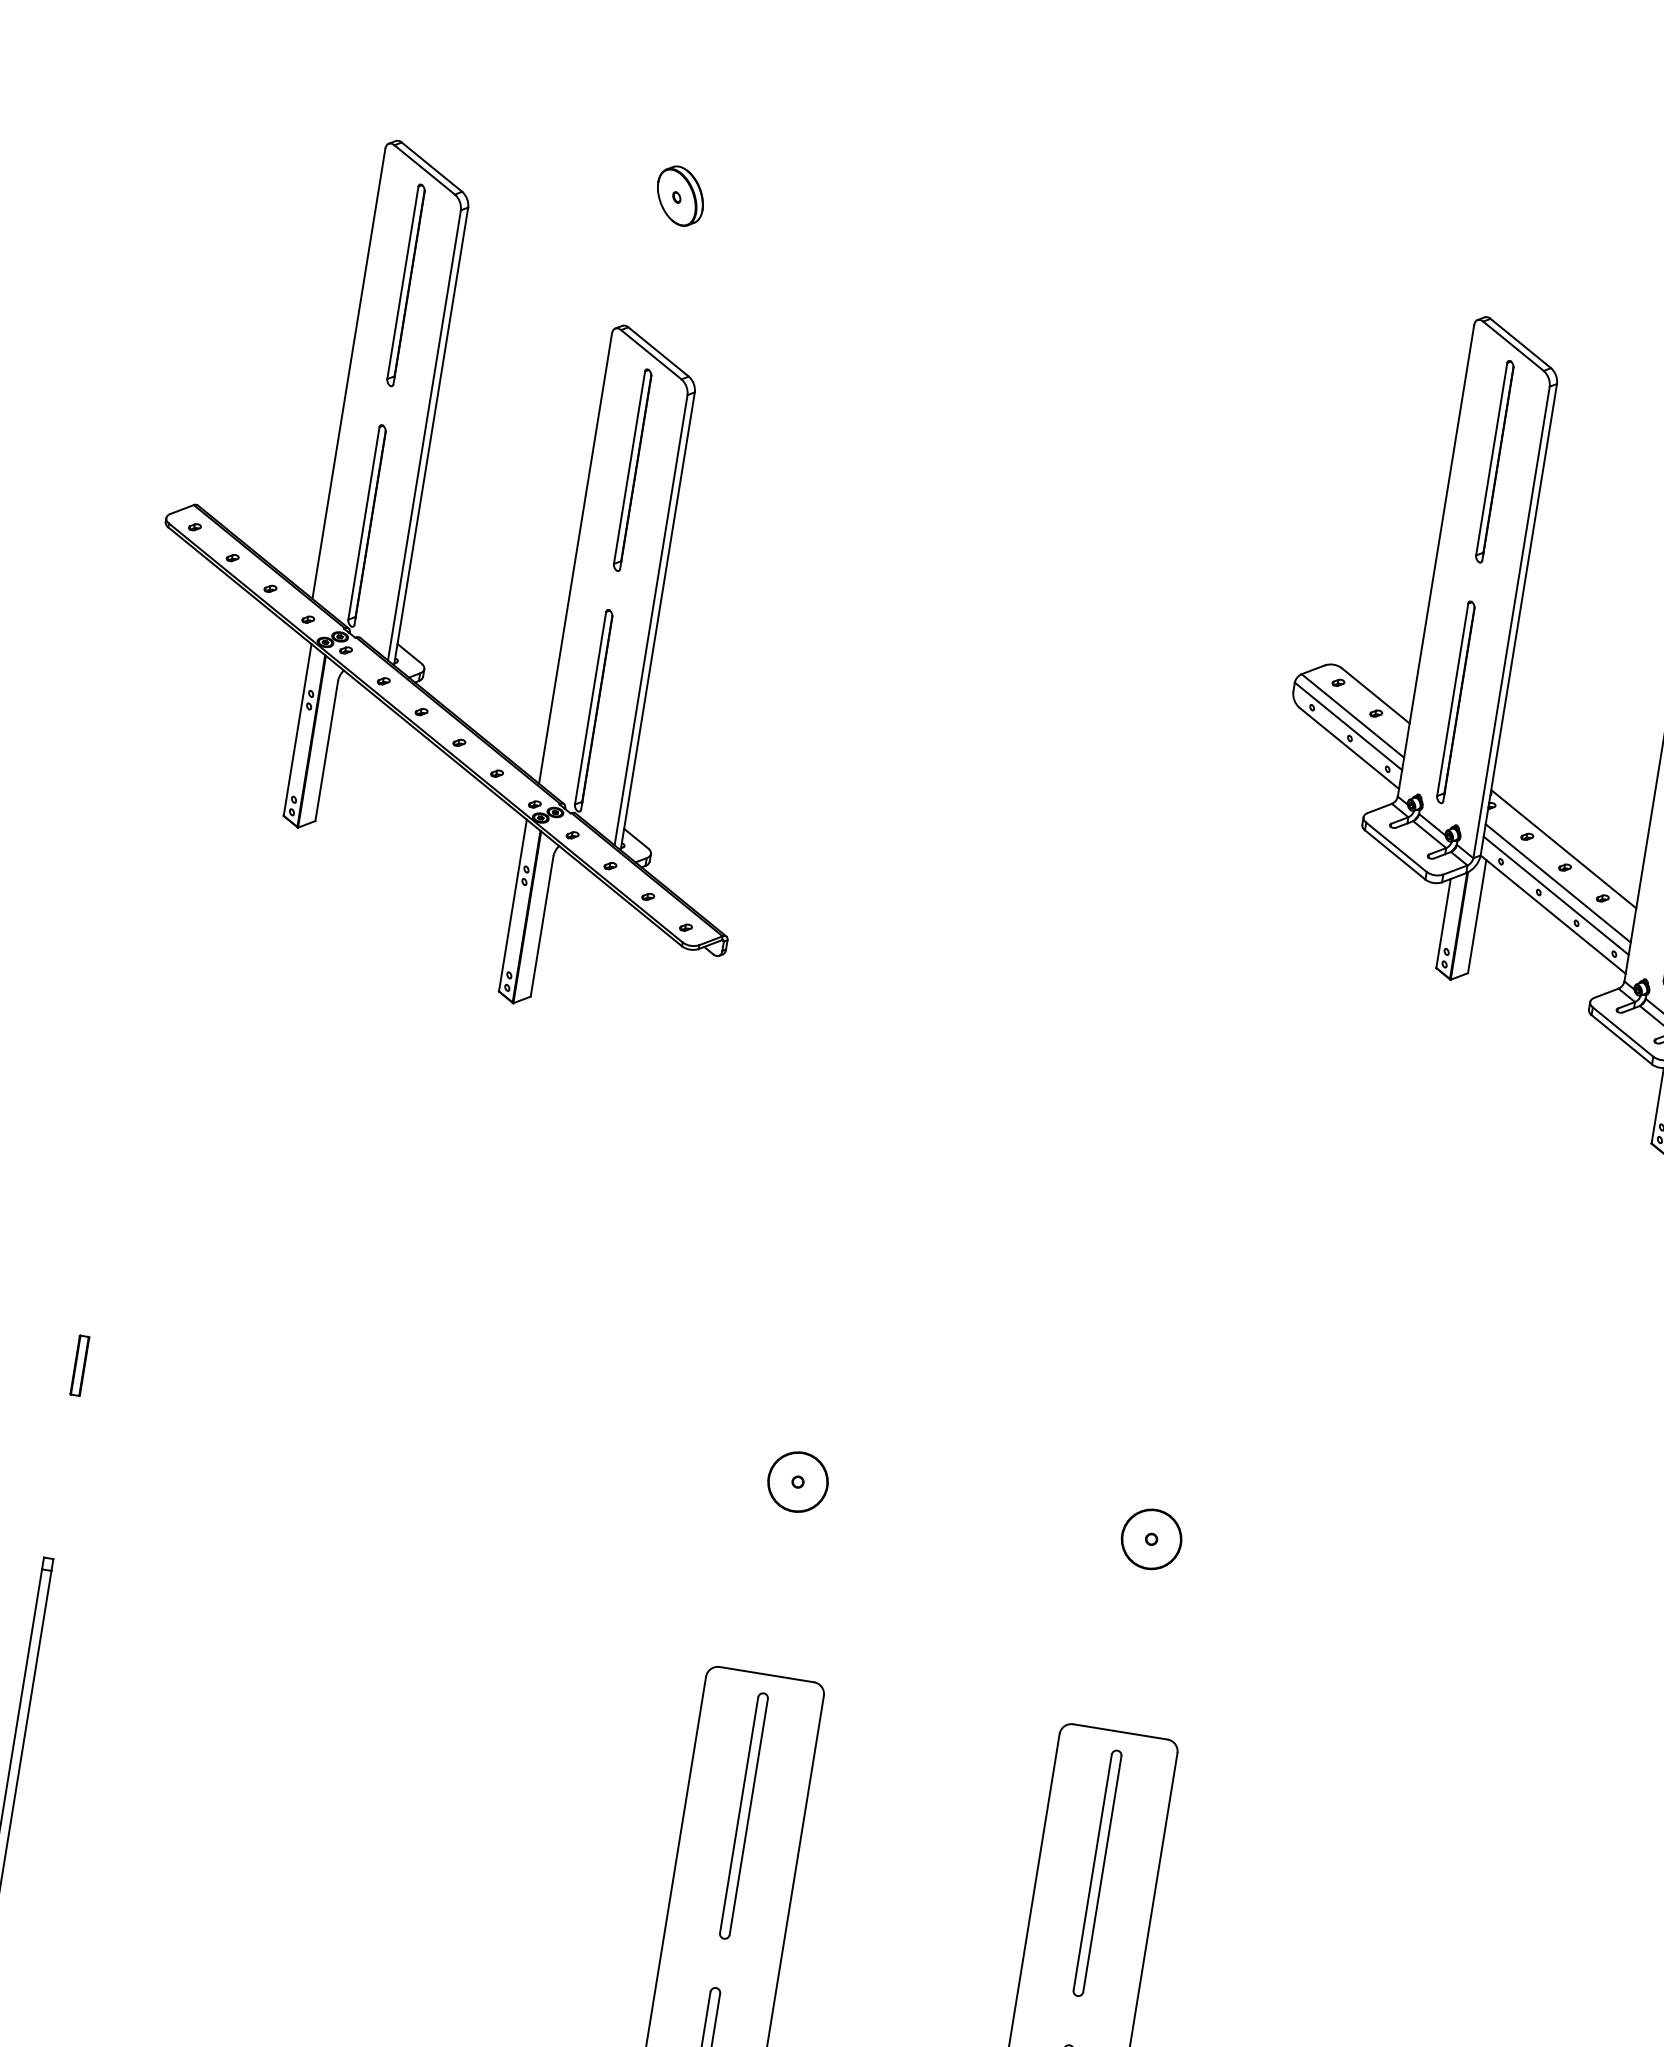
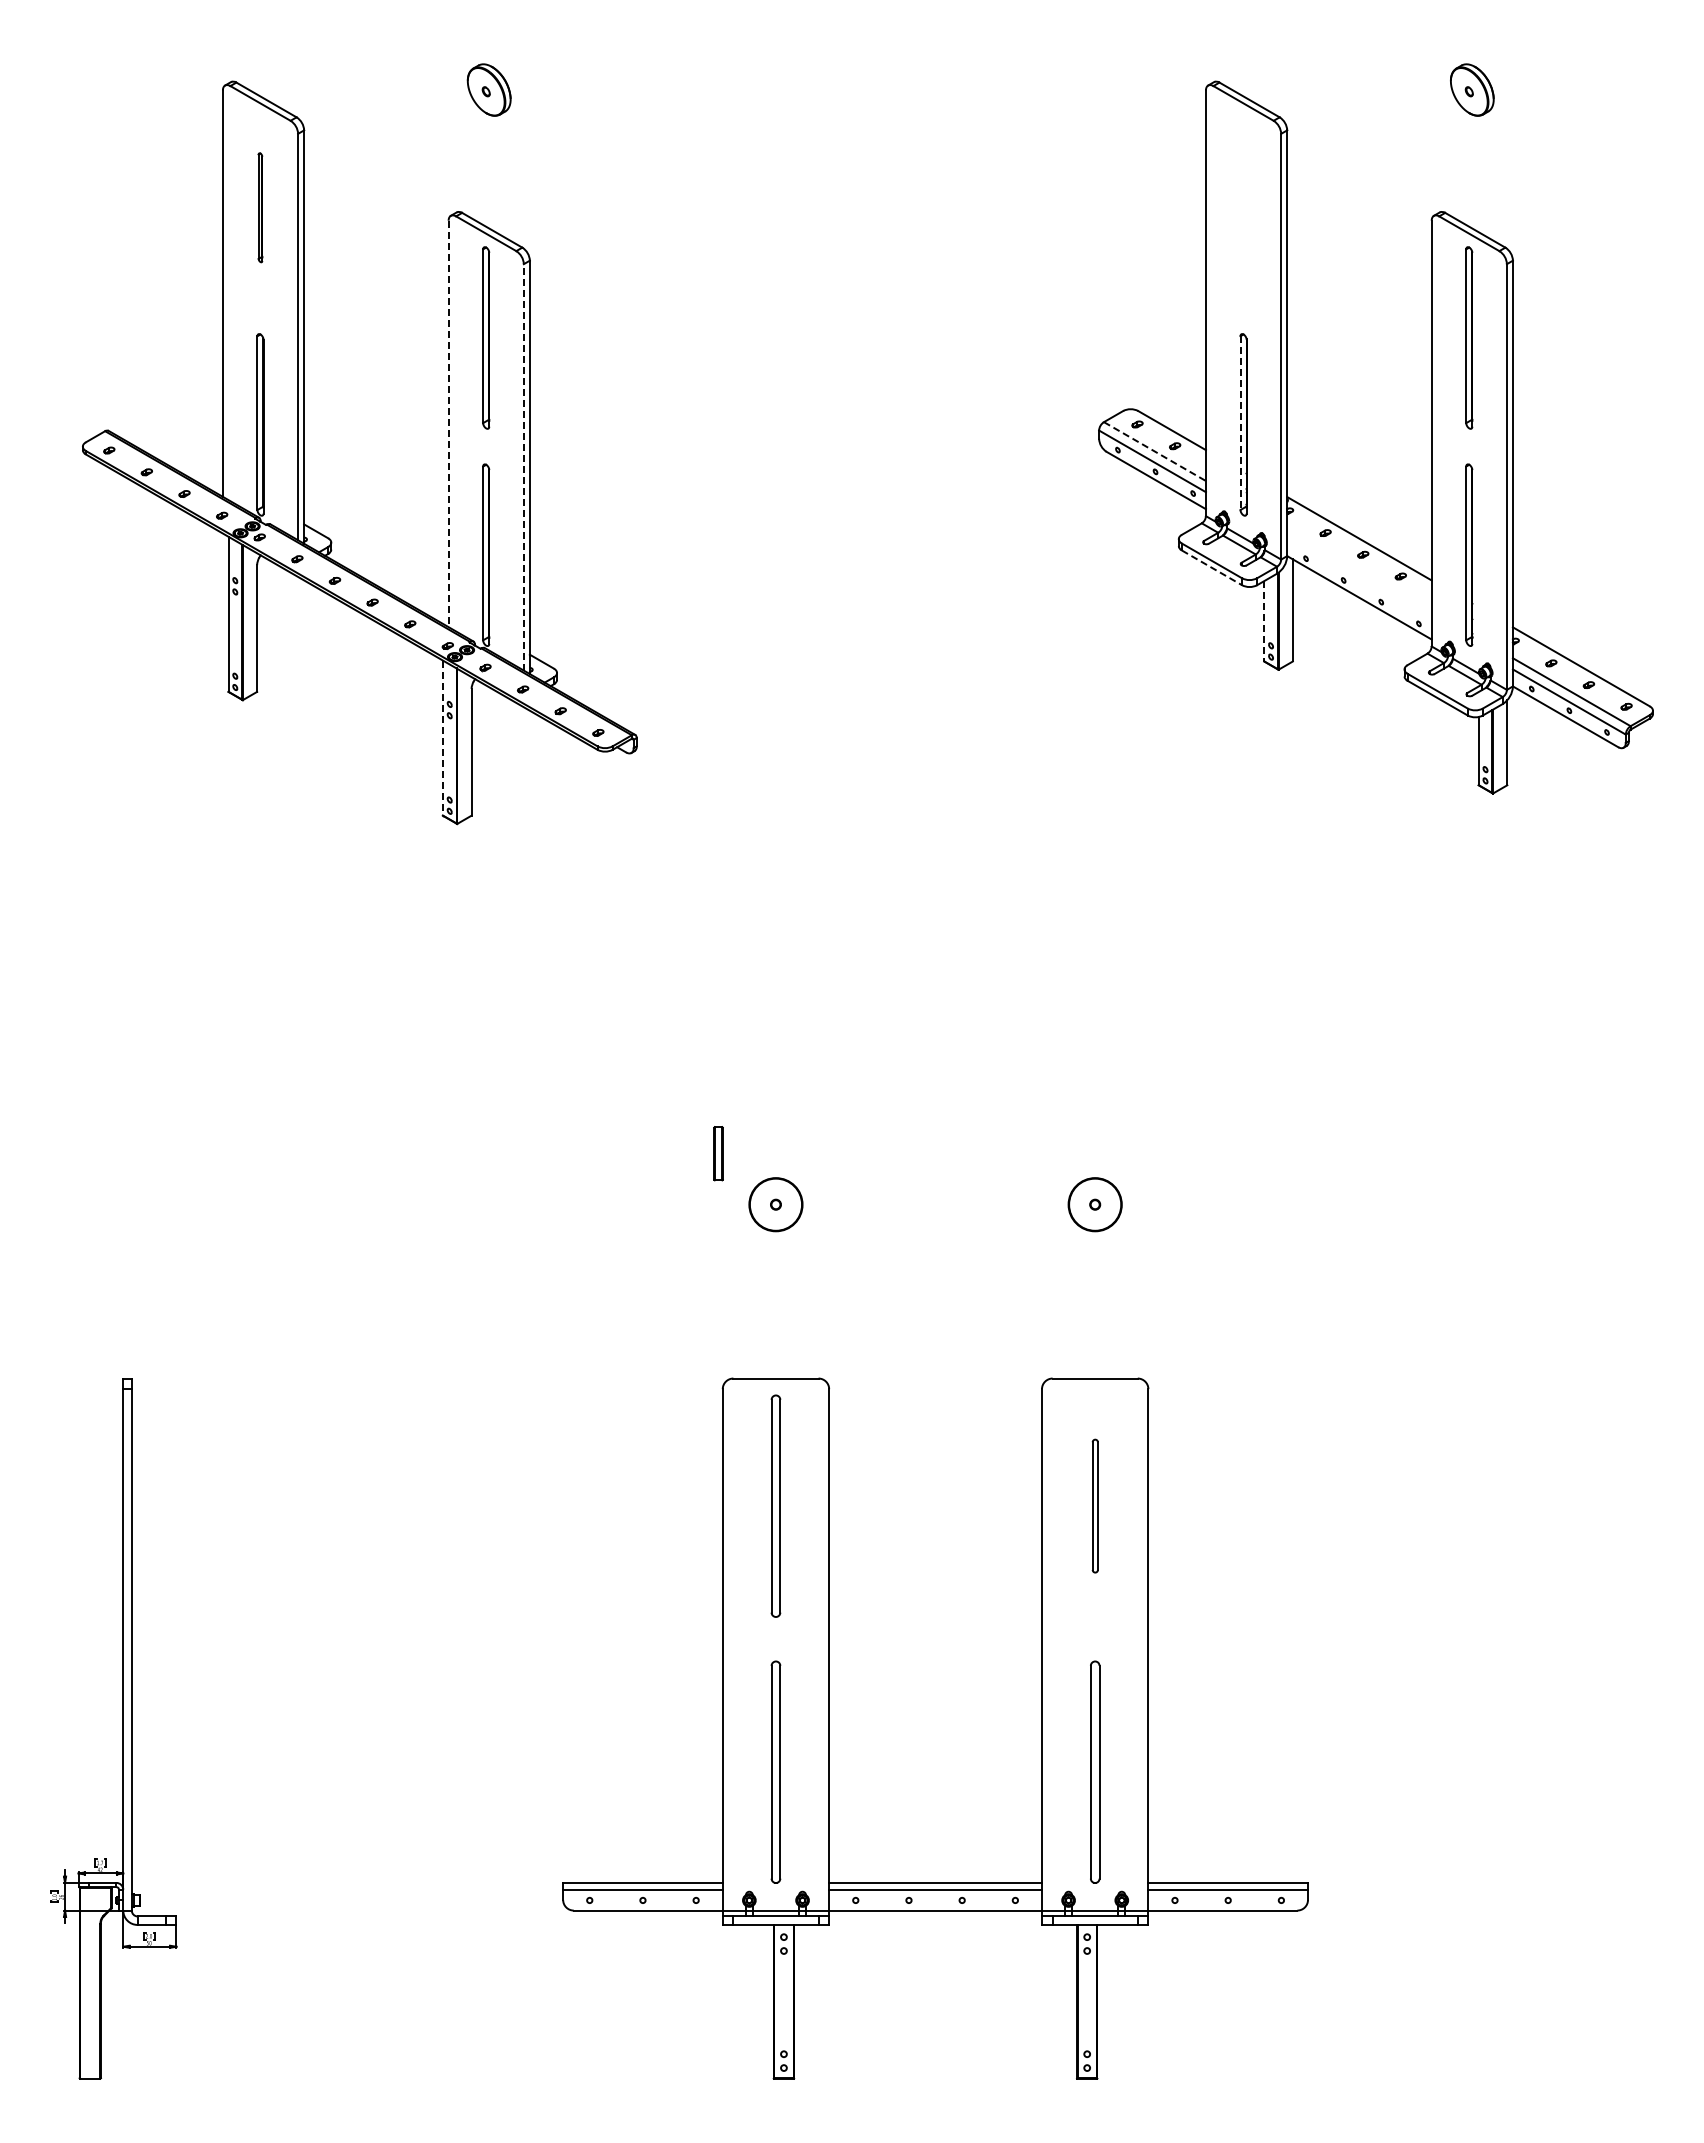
part: (406, 285) -> (260, 207), size x0.6
part: (1494, 461) -> (1243, 207), removed
line: (575, 559) -> (448, 424), solid -> dashed
line: (650, 619) -> (523, 466), solid -> dashed
line: (1452, 700) -> (1240, 423), solid -> dashed
line: (1352, 715) -> (1154, 451), solid -> dashed
line: (1394, 854) -> (1211, 567), solid -> dashed
line: (1558, 883) -> (1359, 569), removed
line: (1556, 895) -> (1359, 580), removed
line: (512, 905) -> (442, 738), solid -> dashed
line: (1443, 923) -> (1264, 621), solid -> dashed
part: (79, 1365) -> (718, 1153), moved
part: (1098, 1872) -> (1095, 1505), size x0.6

